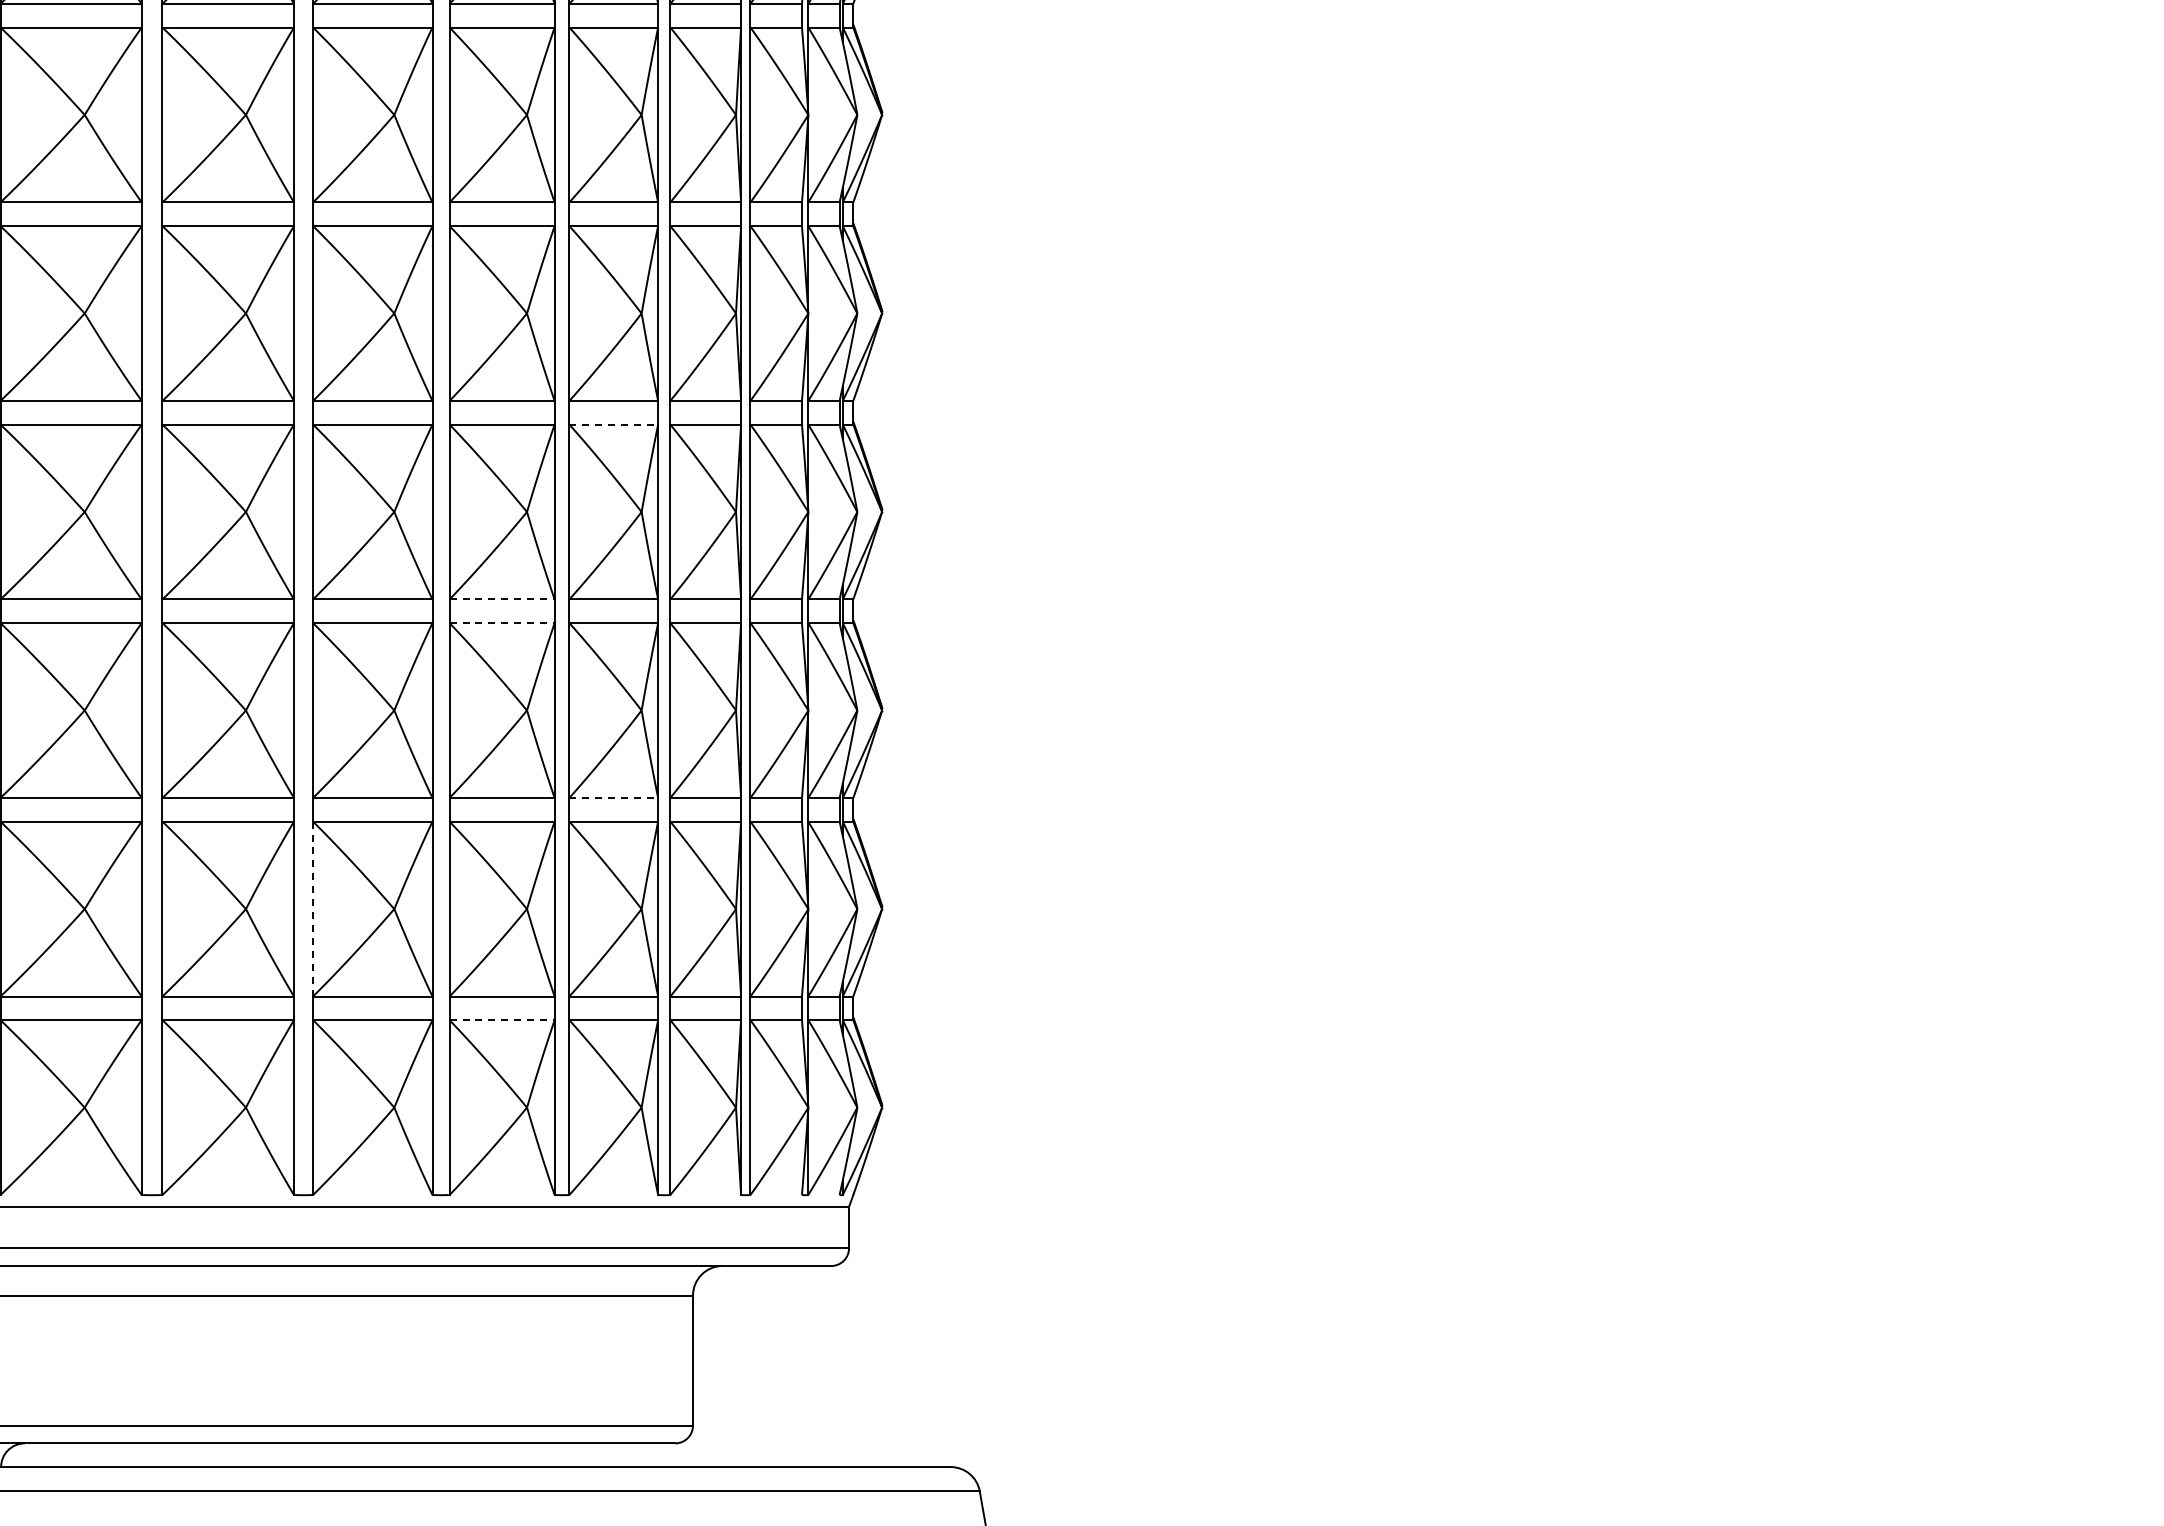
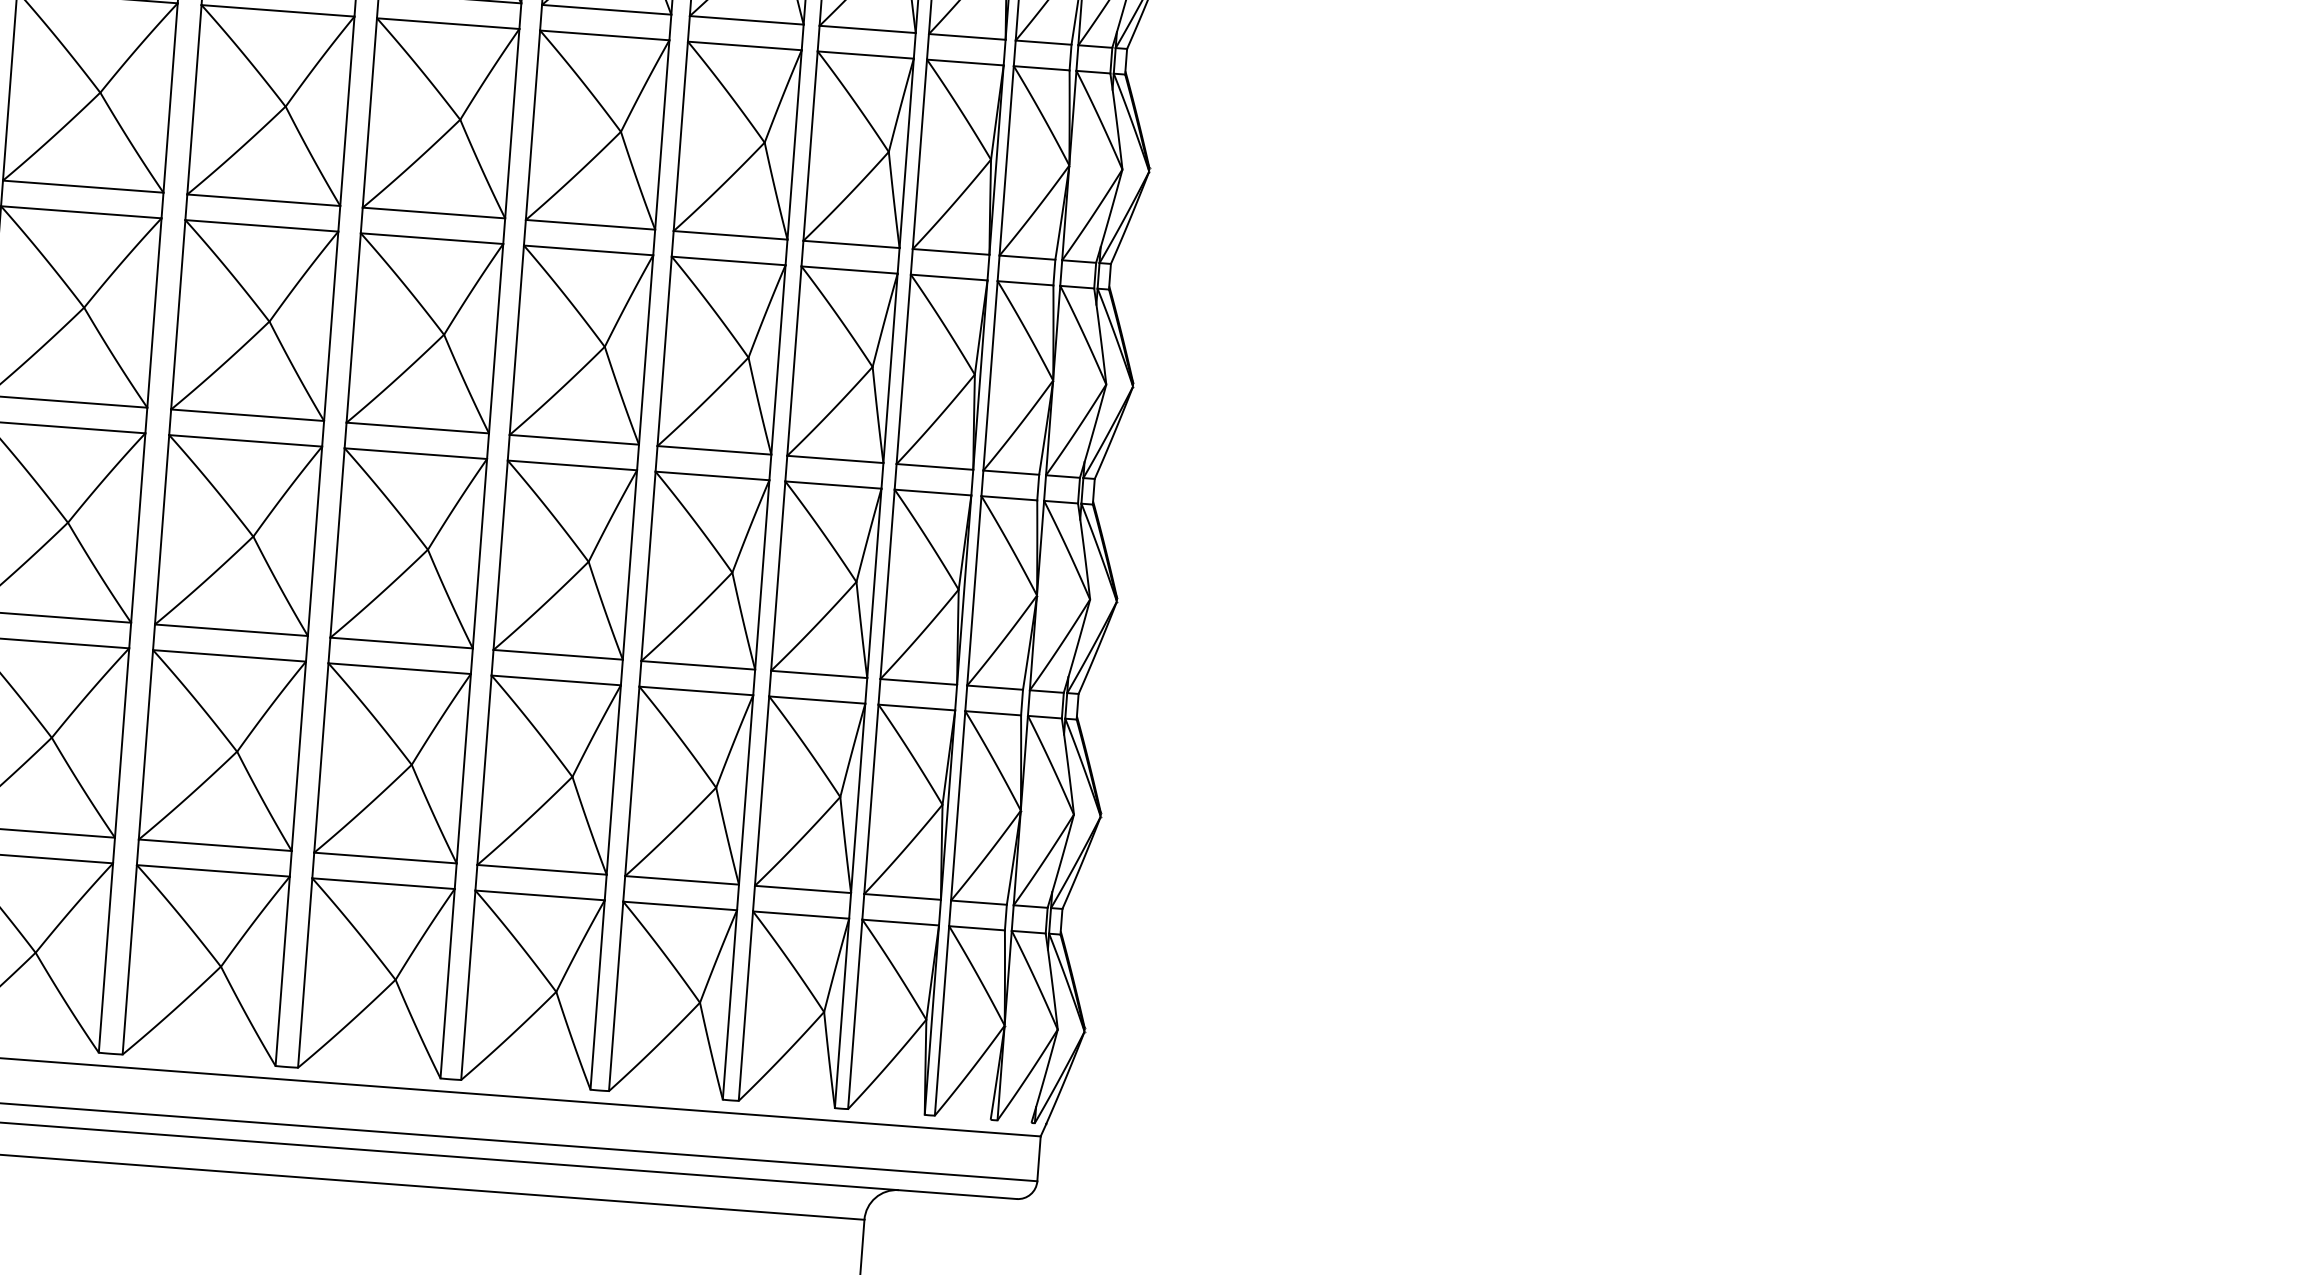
line: (614, 424) -> (850, 269), dashed -> solid
line: (502, 599) -> (714, 450), dashed -> solid
line: (502, 623) -> (712, 476), dashed -> solid
line: (614, 797) -> (820, 673), dashed -> solid
line: (313, 909) -> (484, 770), dashed -> solid
line: (502, 1020) -> (680, 906), dashed -> solid

